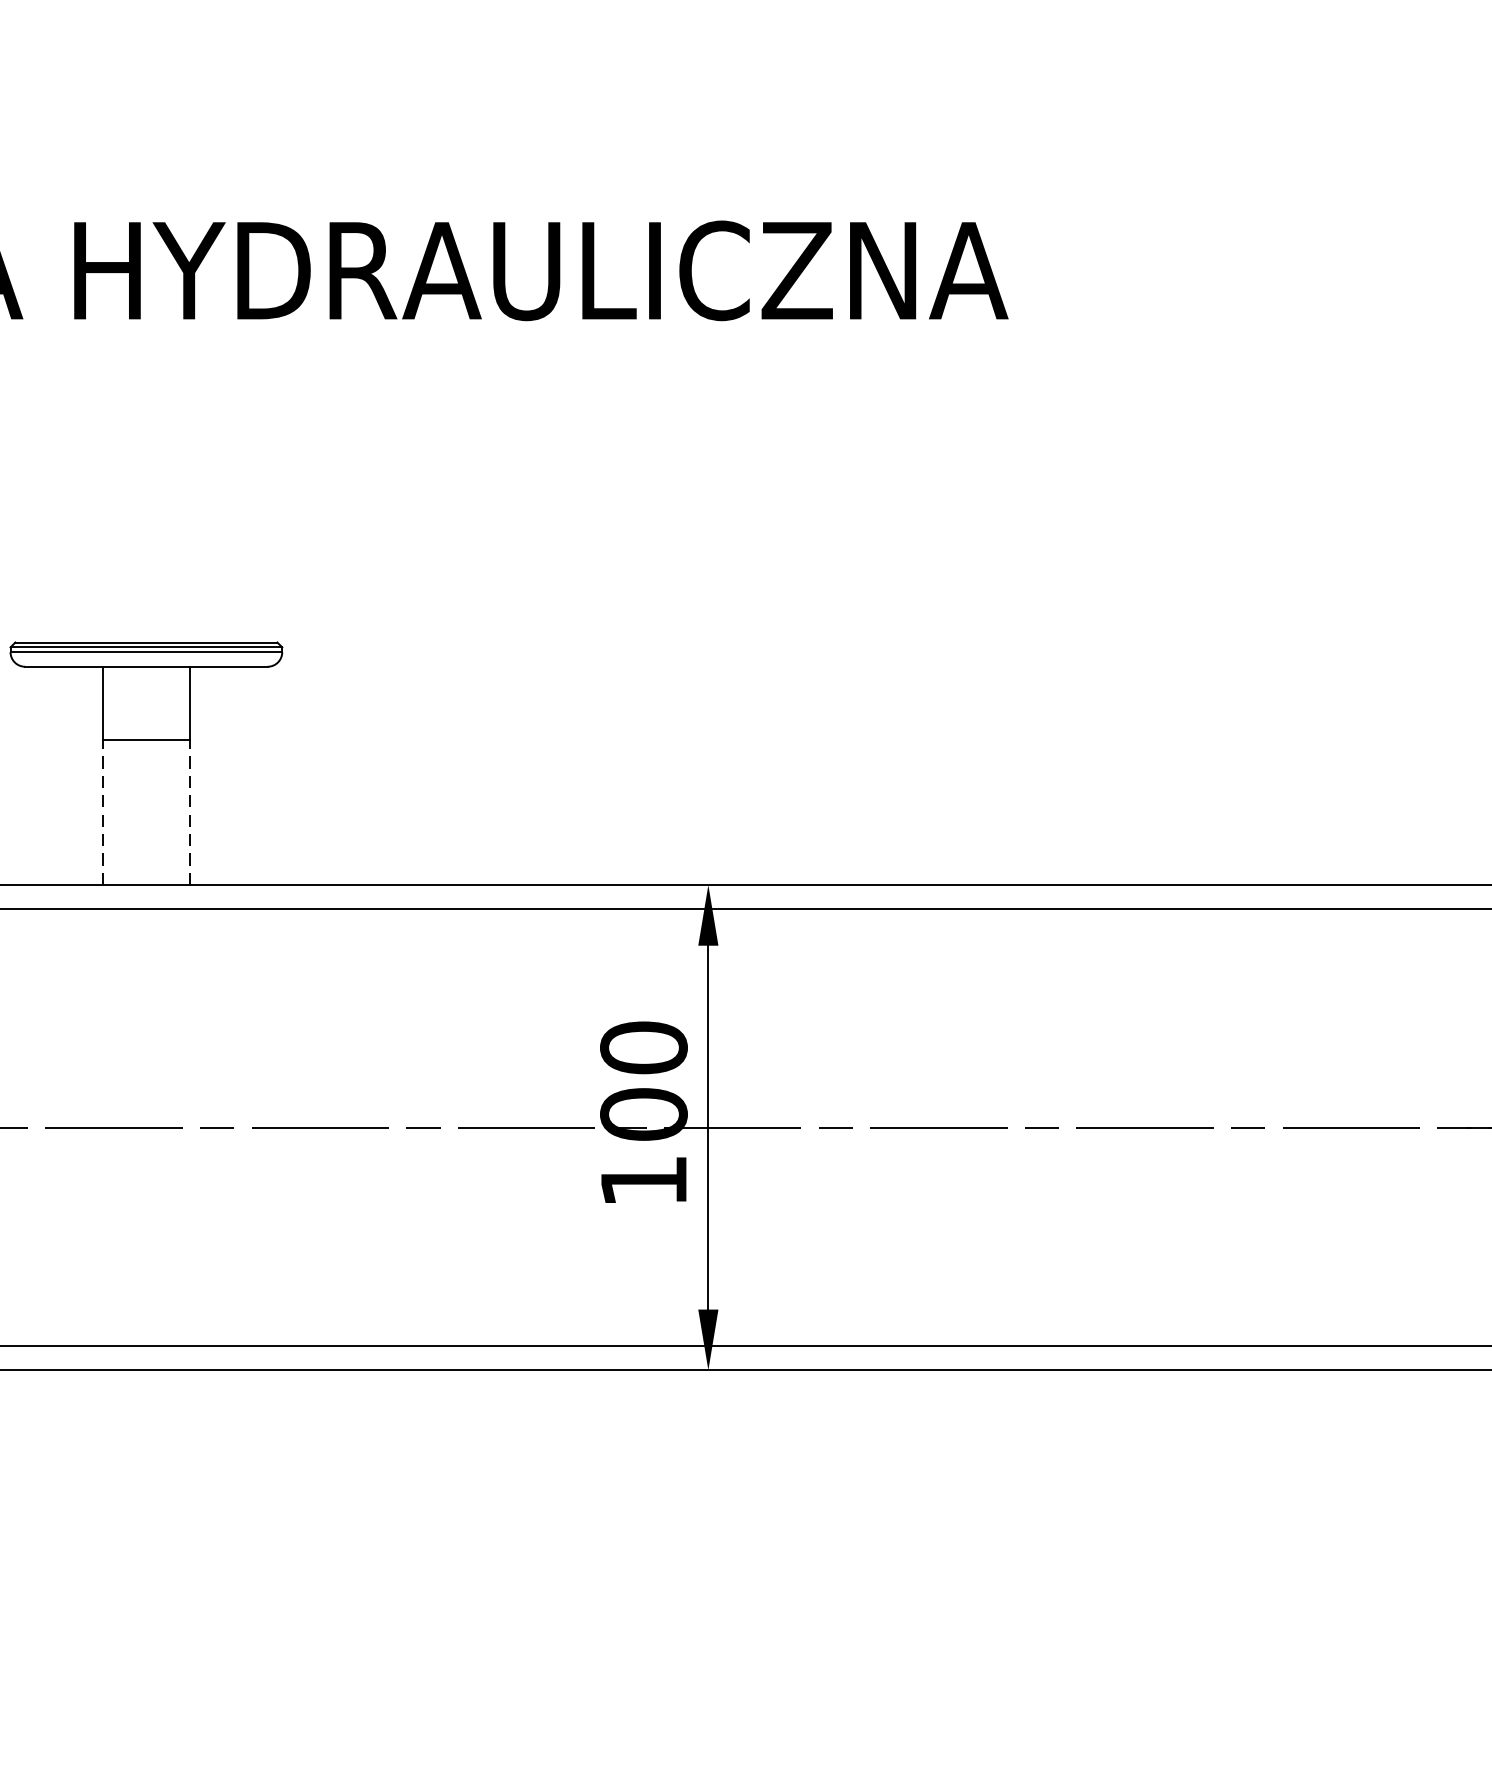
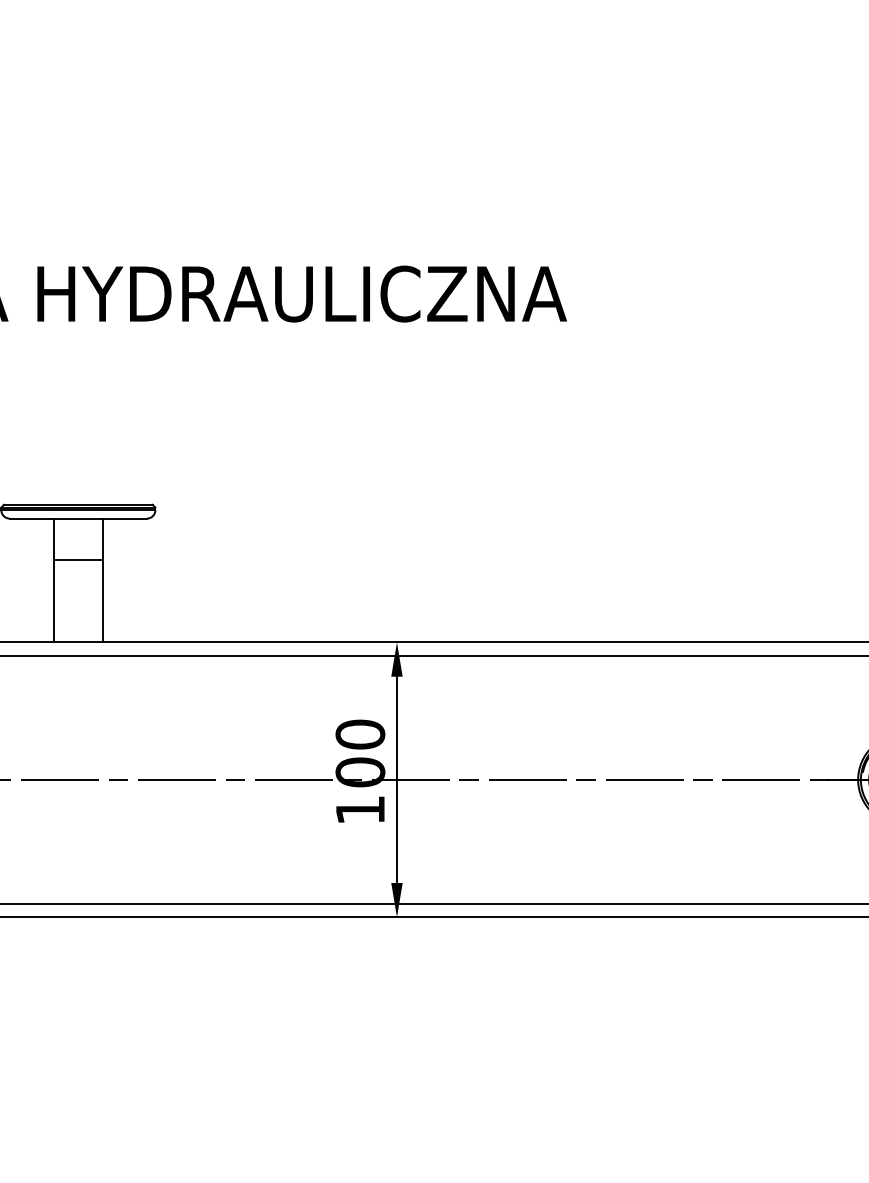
line: (102, 811) -> (53, 600), dashed -> solid
line: (190, 811) -> (103, 600), dashed -> solid

